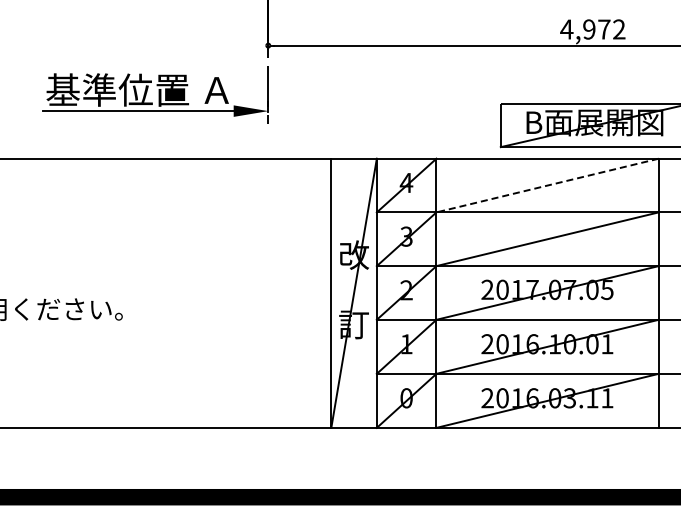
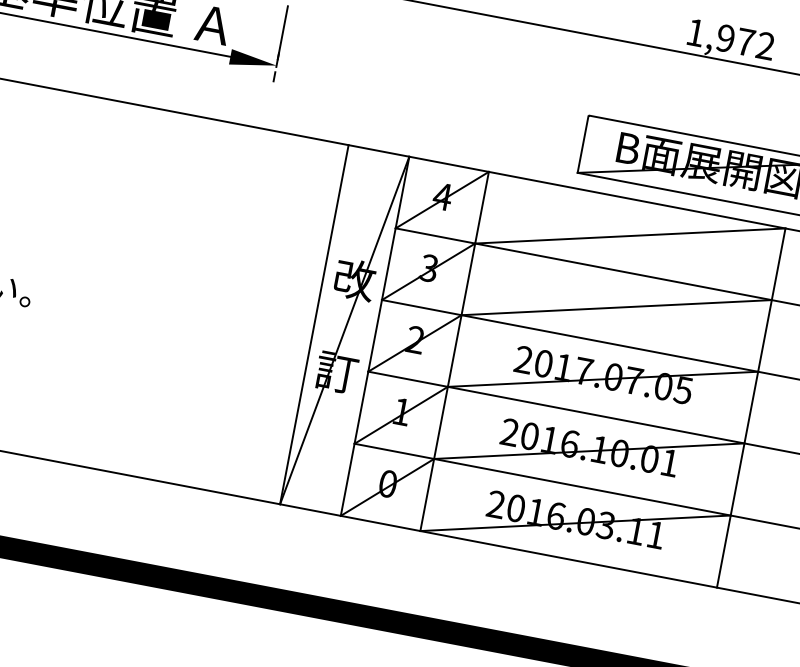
text: (566, 29) -> (695, 32), 4,972 -> 1,972
line: (547, 185) -> (630, 235), dashed -> solid

